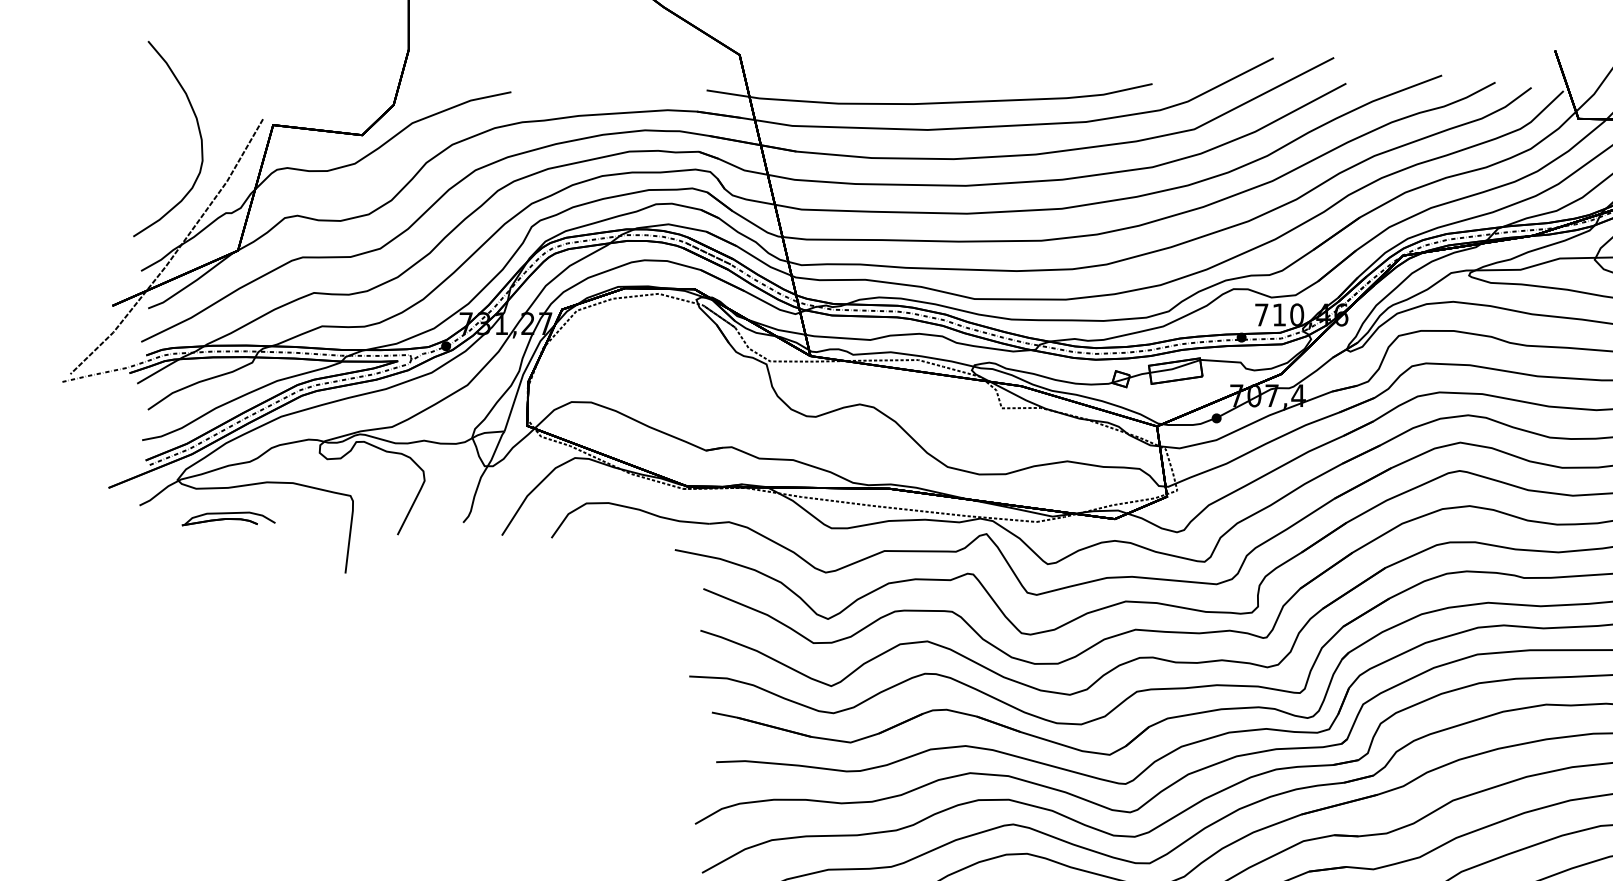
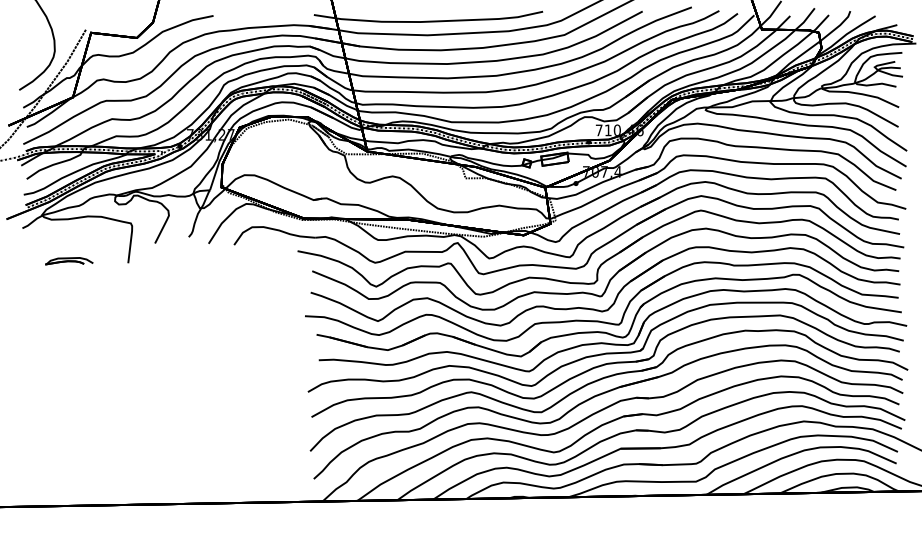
part: (229, 519) -> (69, 261), moved

